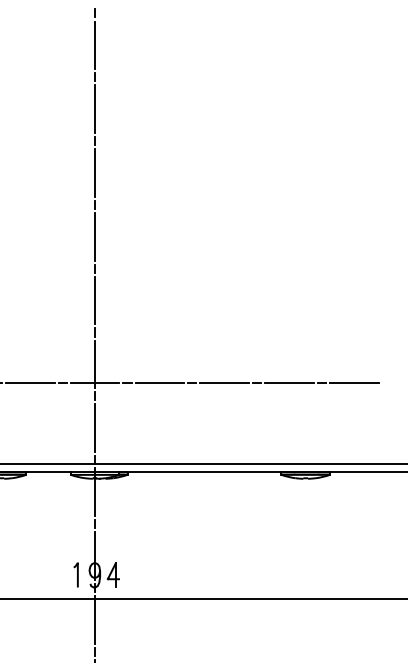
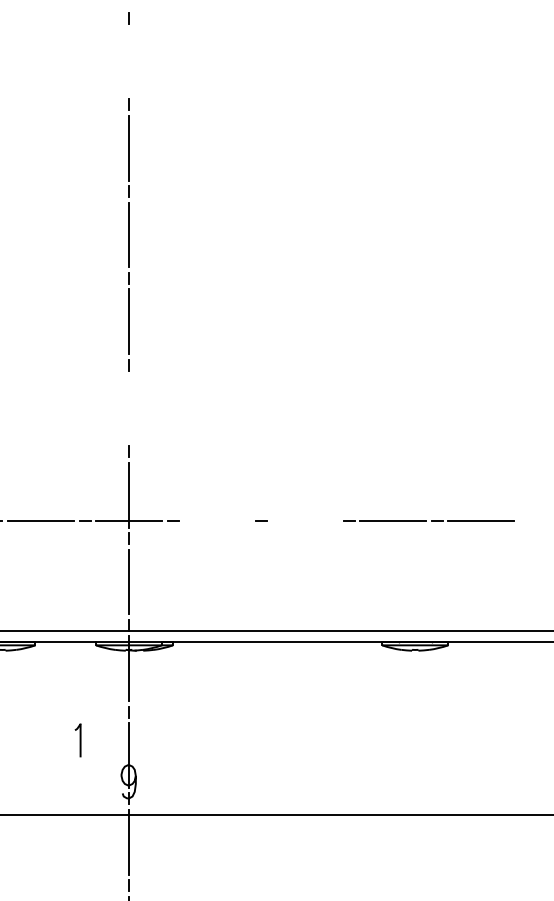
line: (95, 45) -> (129, 61), removed
line: (95, 300) -> (129, 408), removed
line: (160, 383) -> (217, 520), removed
line: (224, 383) -> (305, 520), removed
curve: (77, 575) -> (79, 740), moved
part: (113, 575) -> (153, 781), removed

